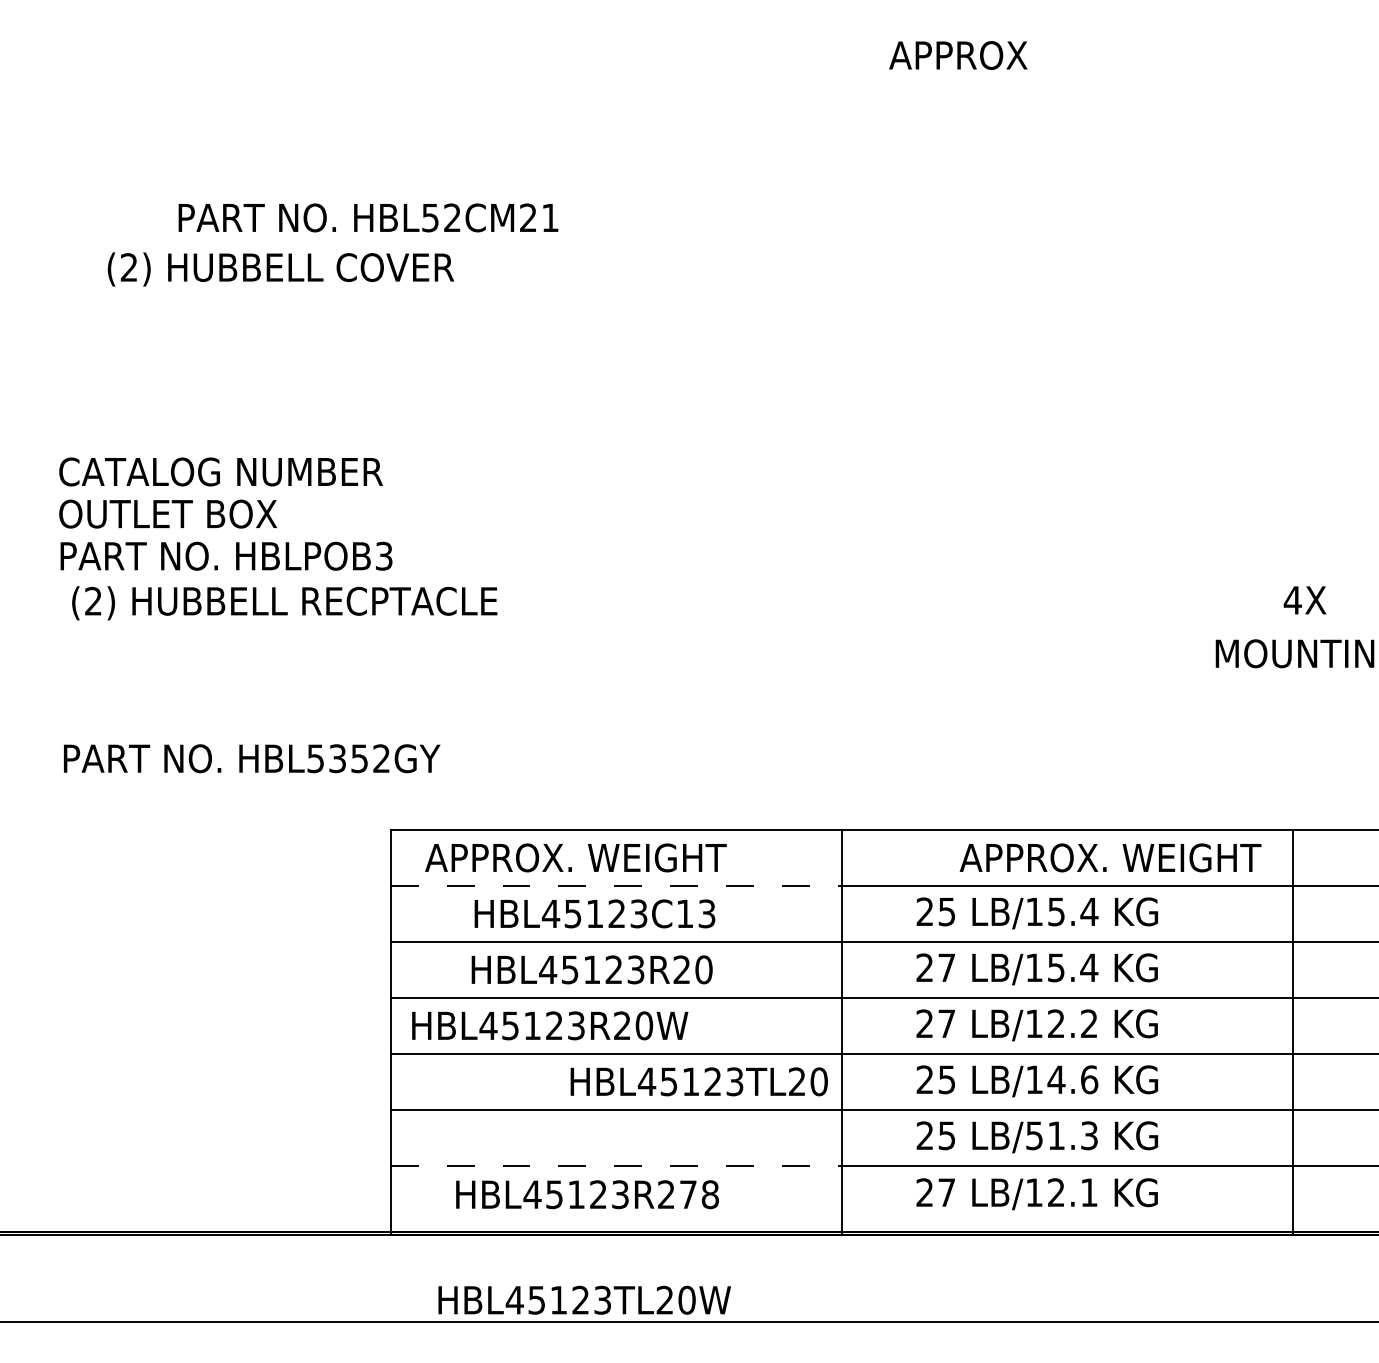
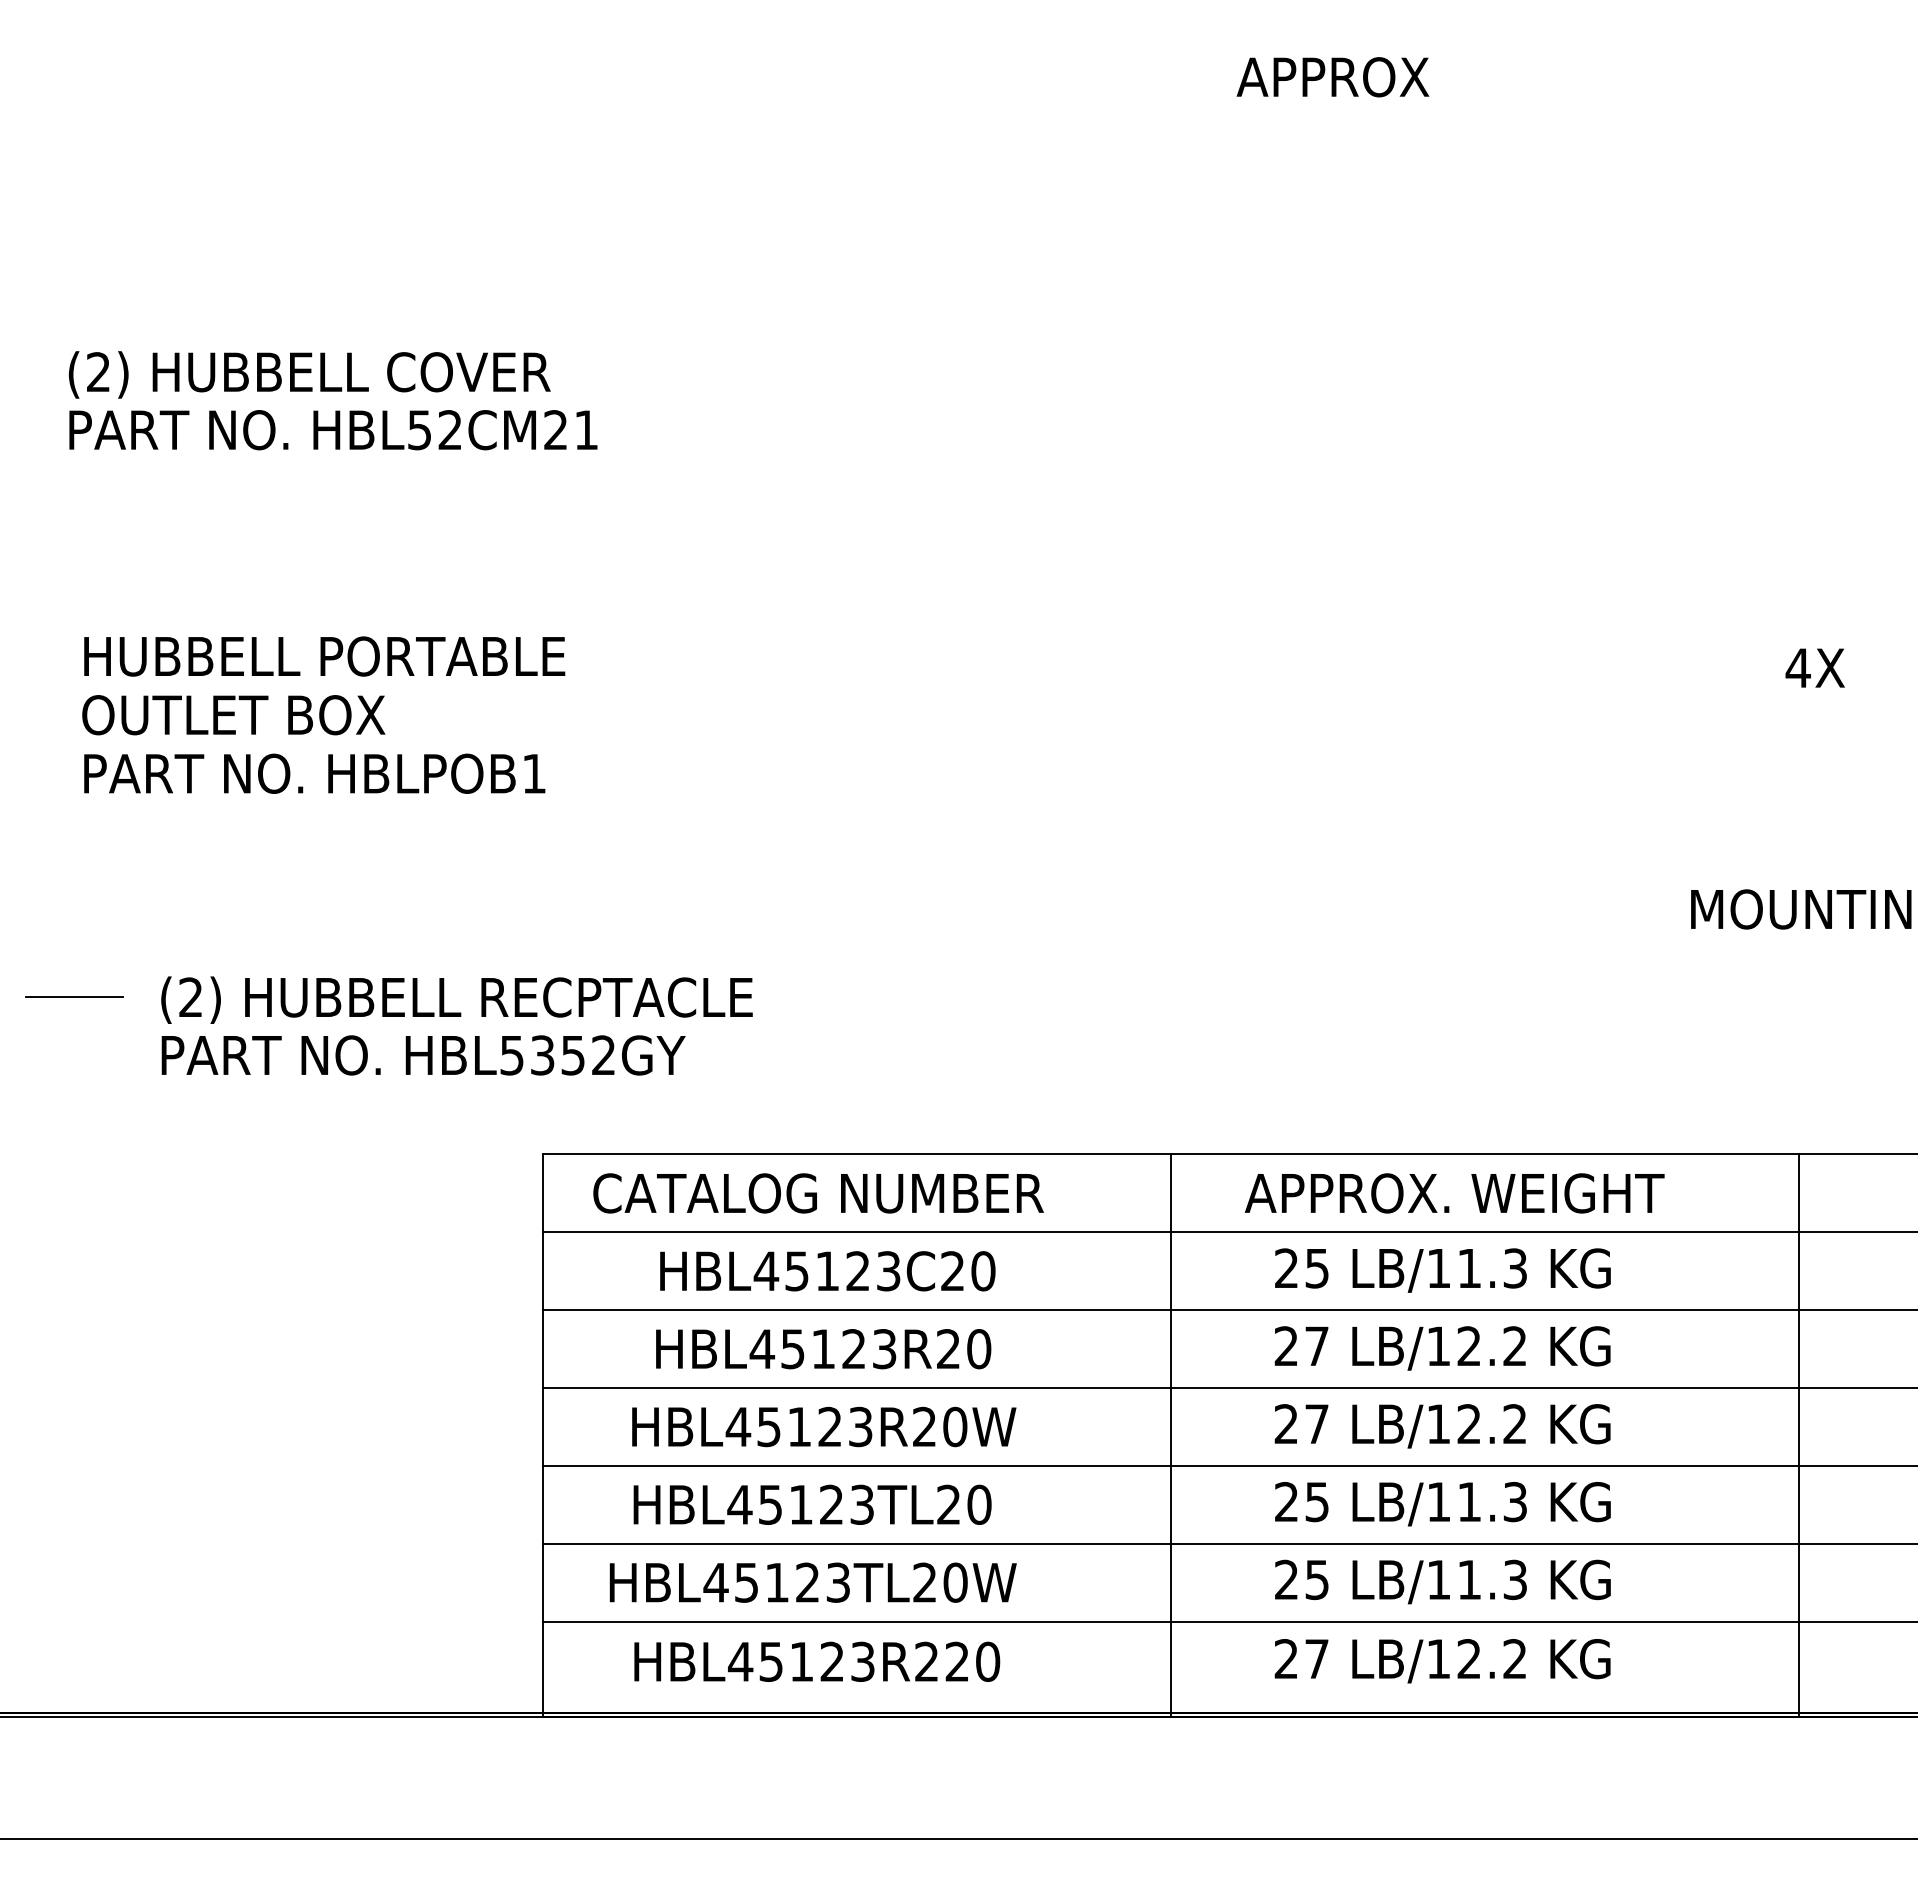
text: (368, 218) -> (333, 430), moved
text: (280, 269) -> (309, 374), moved
text: (232, 471) -> (323, 656), CATALOG NUMBER -> HUBBELL PORTABLE
text: (383, 556) -> (533, 773), HBLPOB3 -> HBLPOB1
text: (1304, 599) -> (1814, 667), moved
text: (284, 602) -> (456, 999), moved
line: (53, 717) -> (74, 997), added
text: (252, 758) -> (423, 1055), moved
text: (587, 857) -> (817, 1193), APPROX. WEIGHT -> CATALOG NUMBER
text: (1110, 857) -> (1454, 1193), moved
line: (616, 886) -> (857, 1232), dashed -> solid
text: (1073, 911) -> (1493, 1268), LB/15.4 -> LB/11.3
text: (696, 914) -> (968, 1271), HBL45123C13 -> HBL45123C20
text: (1073, 967) -> (1492, 1346), LB/15.4 -> LB/12.2
text: (550, 1025) -> (824, 1426), moved
text: (1072, 1080) -> (1491, 1502), LB/14.6 -> LB/11.3
text: (699, 1081) -> (812, 1504), moved
text: (1034, 1136) -> (1438, 1580), LB/51.3 -> LB/11.3
line: (616, 1165) -> (857, 1621), dashed -> solid
text: (1088, 1192) -> (1514, 1658), LB/12.1 -> LB/12.2
text: (699, 1194) -> (972, 1661), HBL45123R278 -> HBL45123R220
text: (584, 1300) -> (812, 1582), moved

